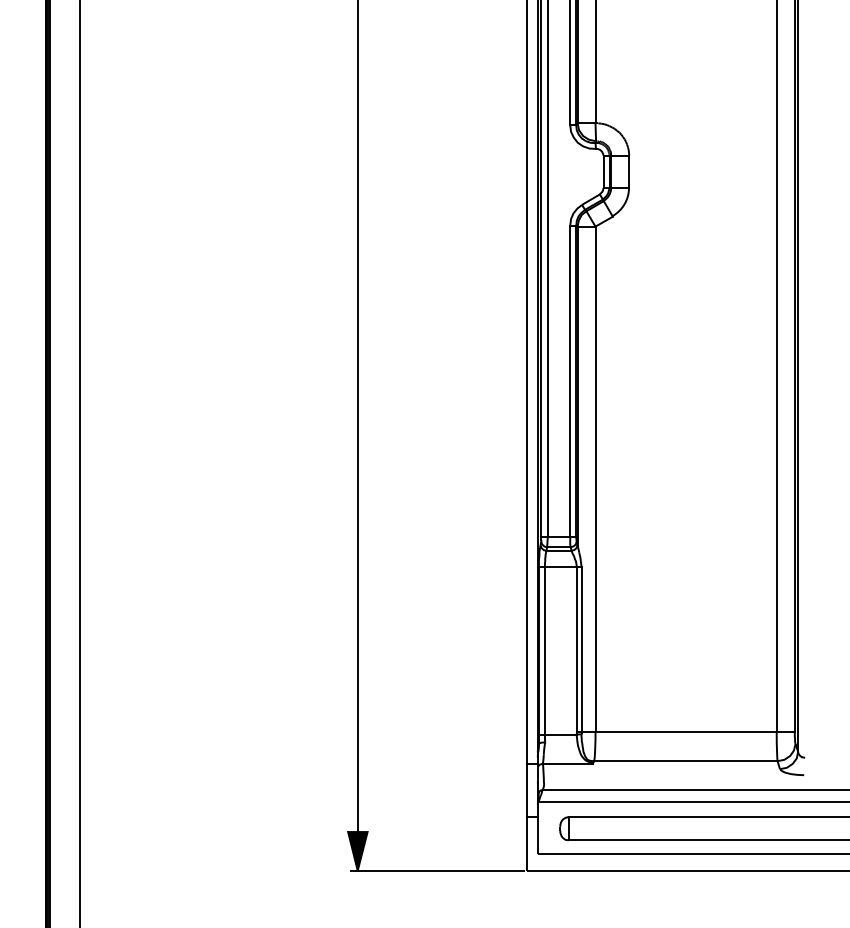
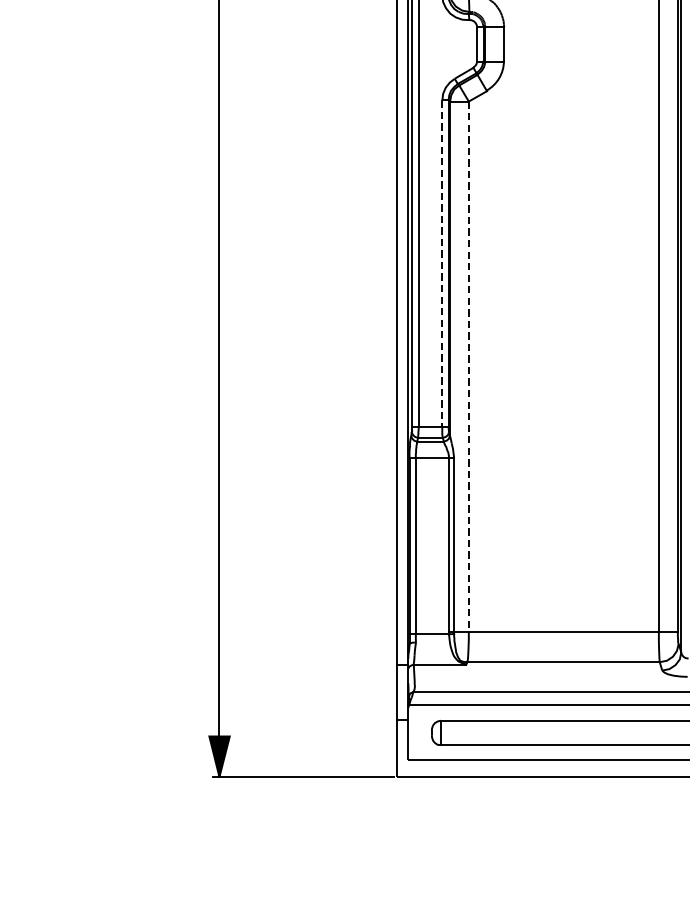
line: (570, 381) -> (442, 264), solid -> dashed
line: (595, 479) -> (468, 366), solid -> dashed

